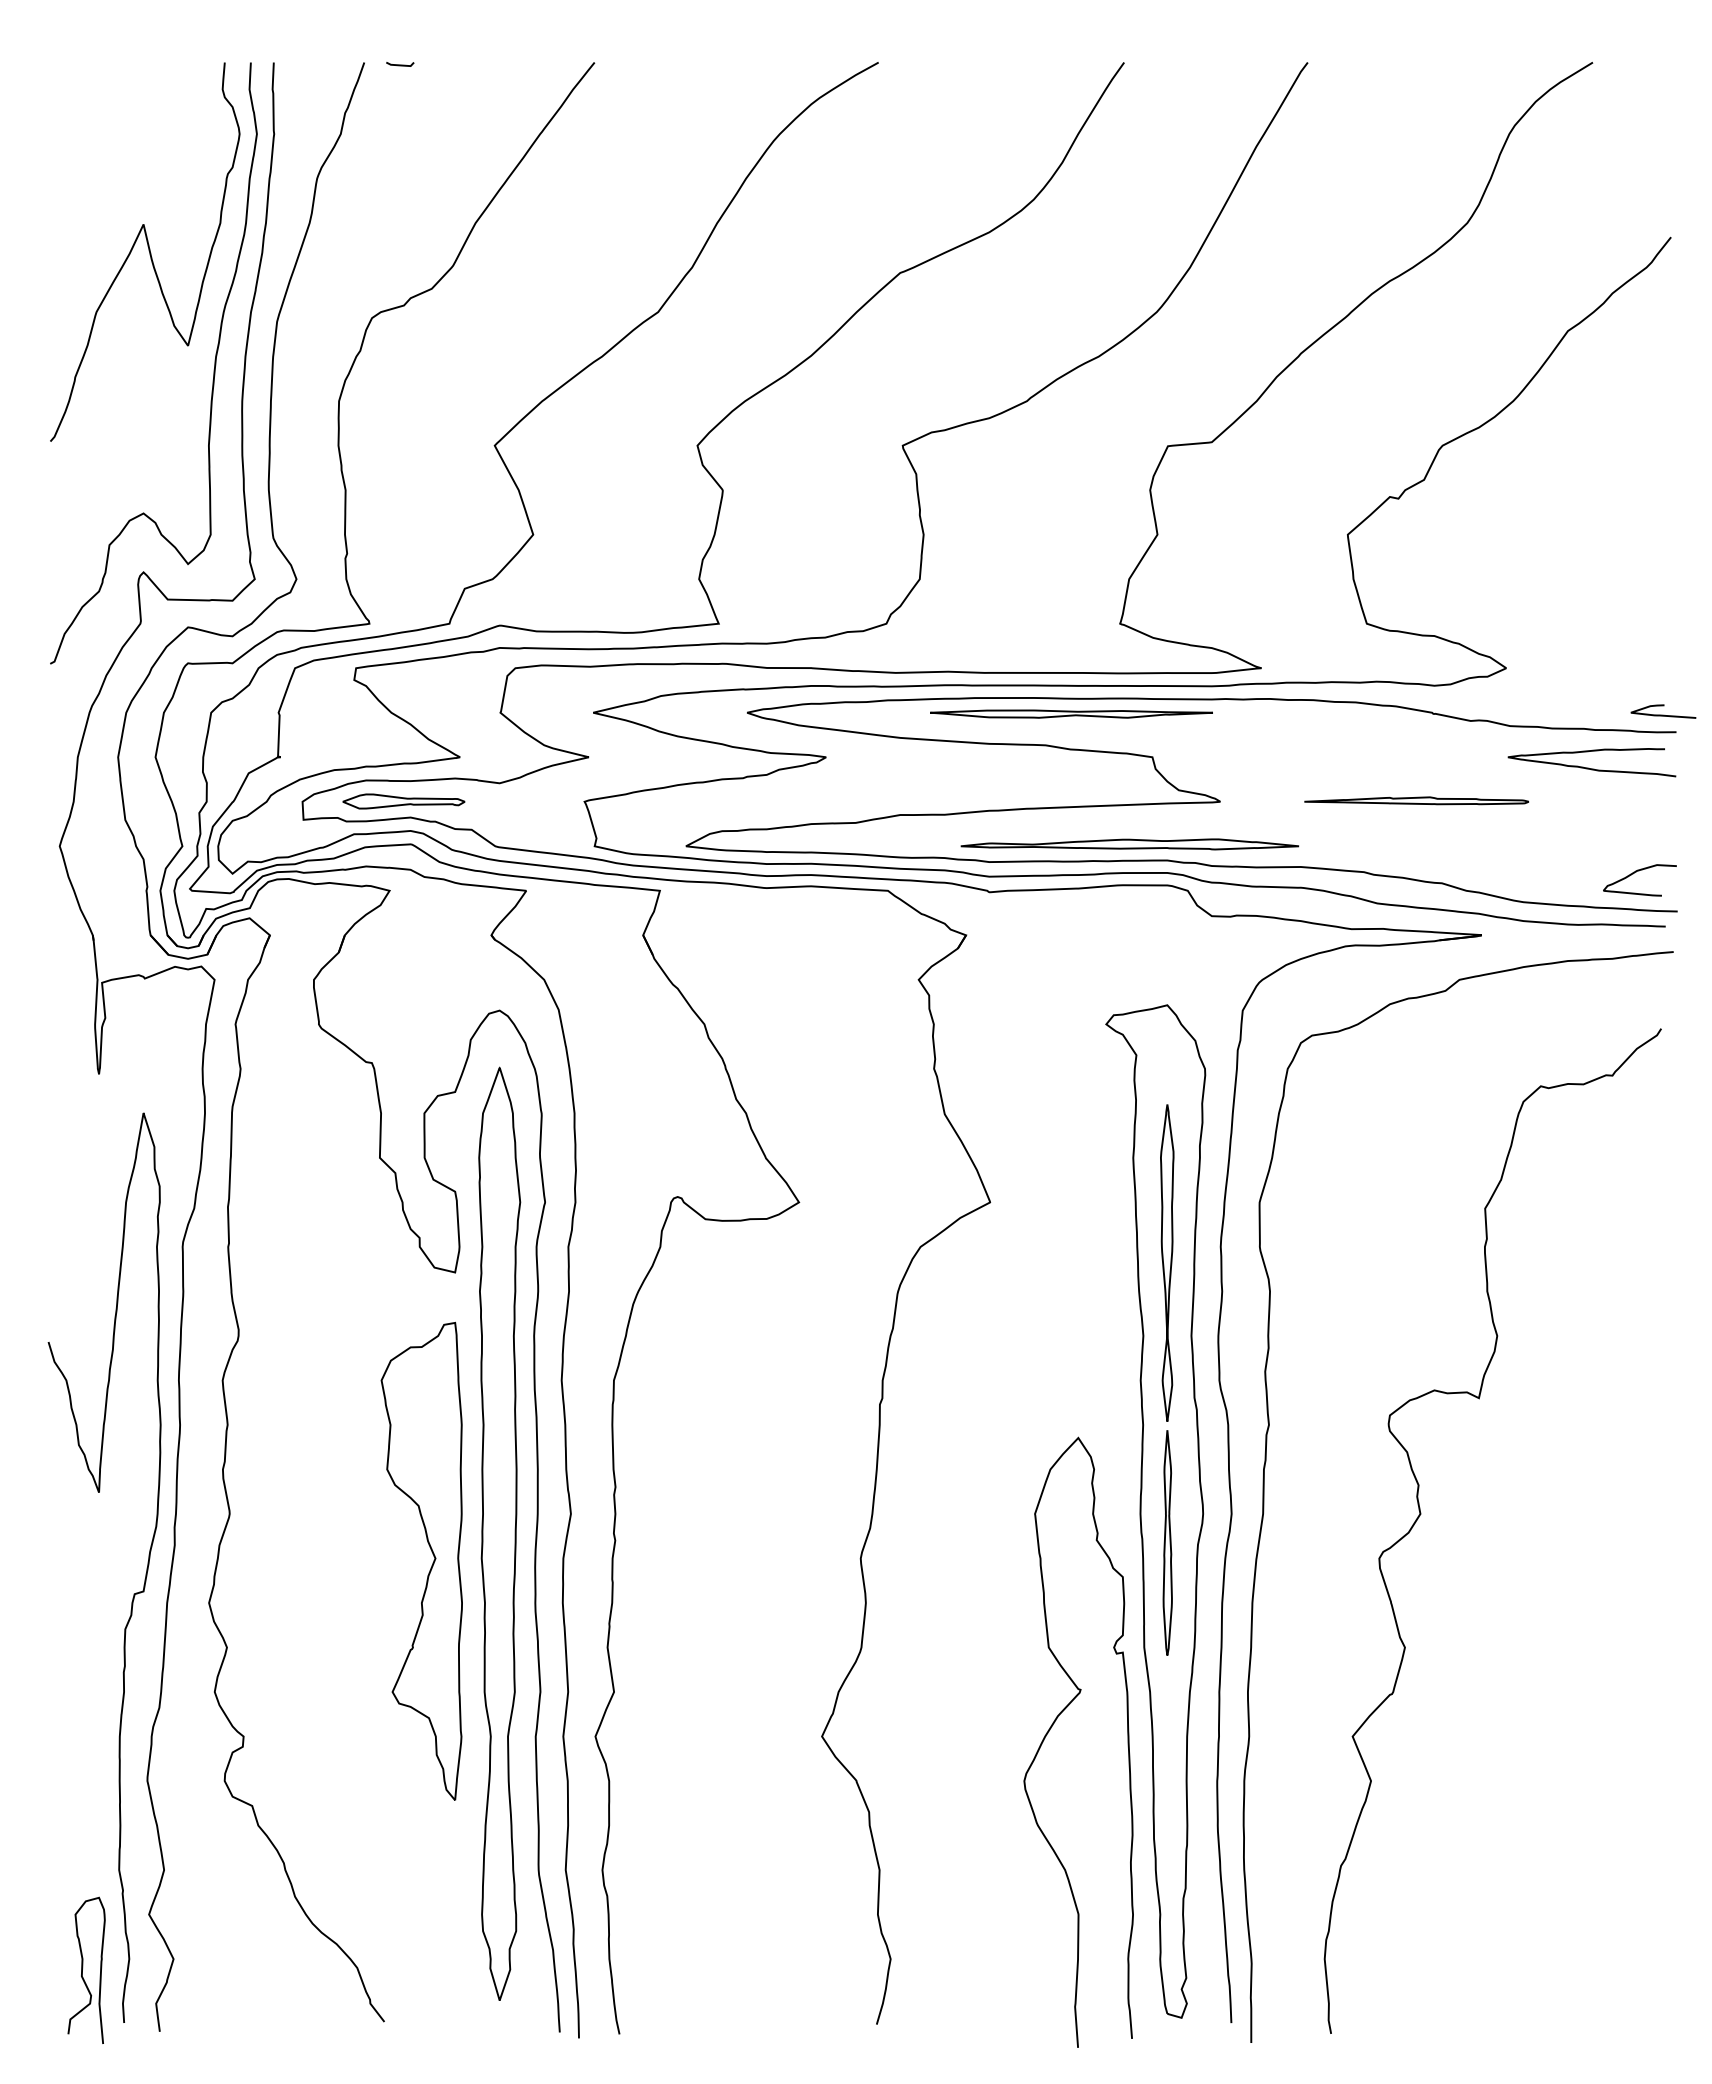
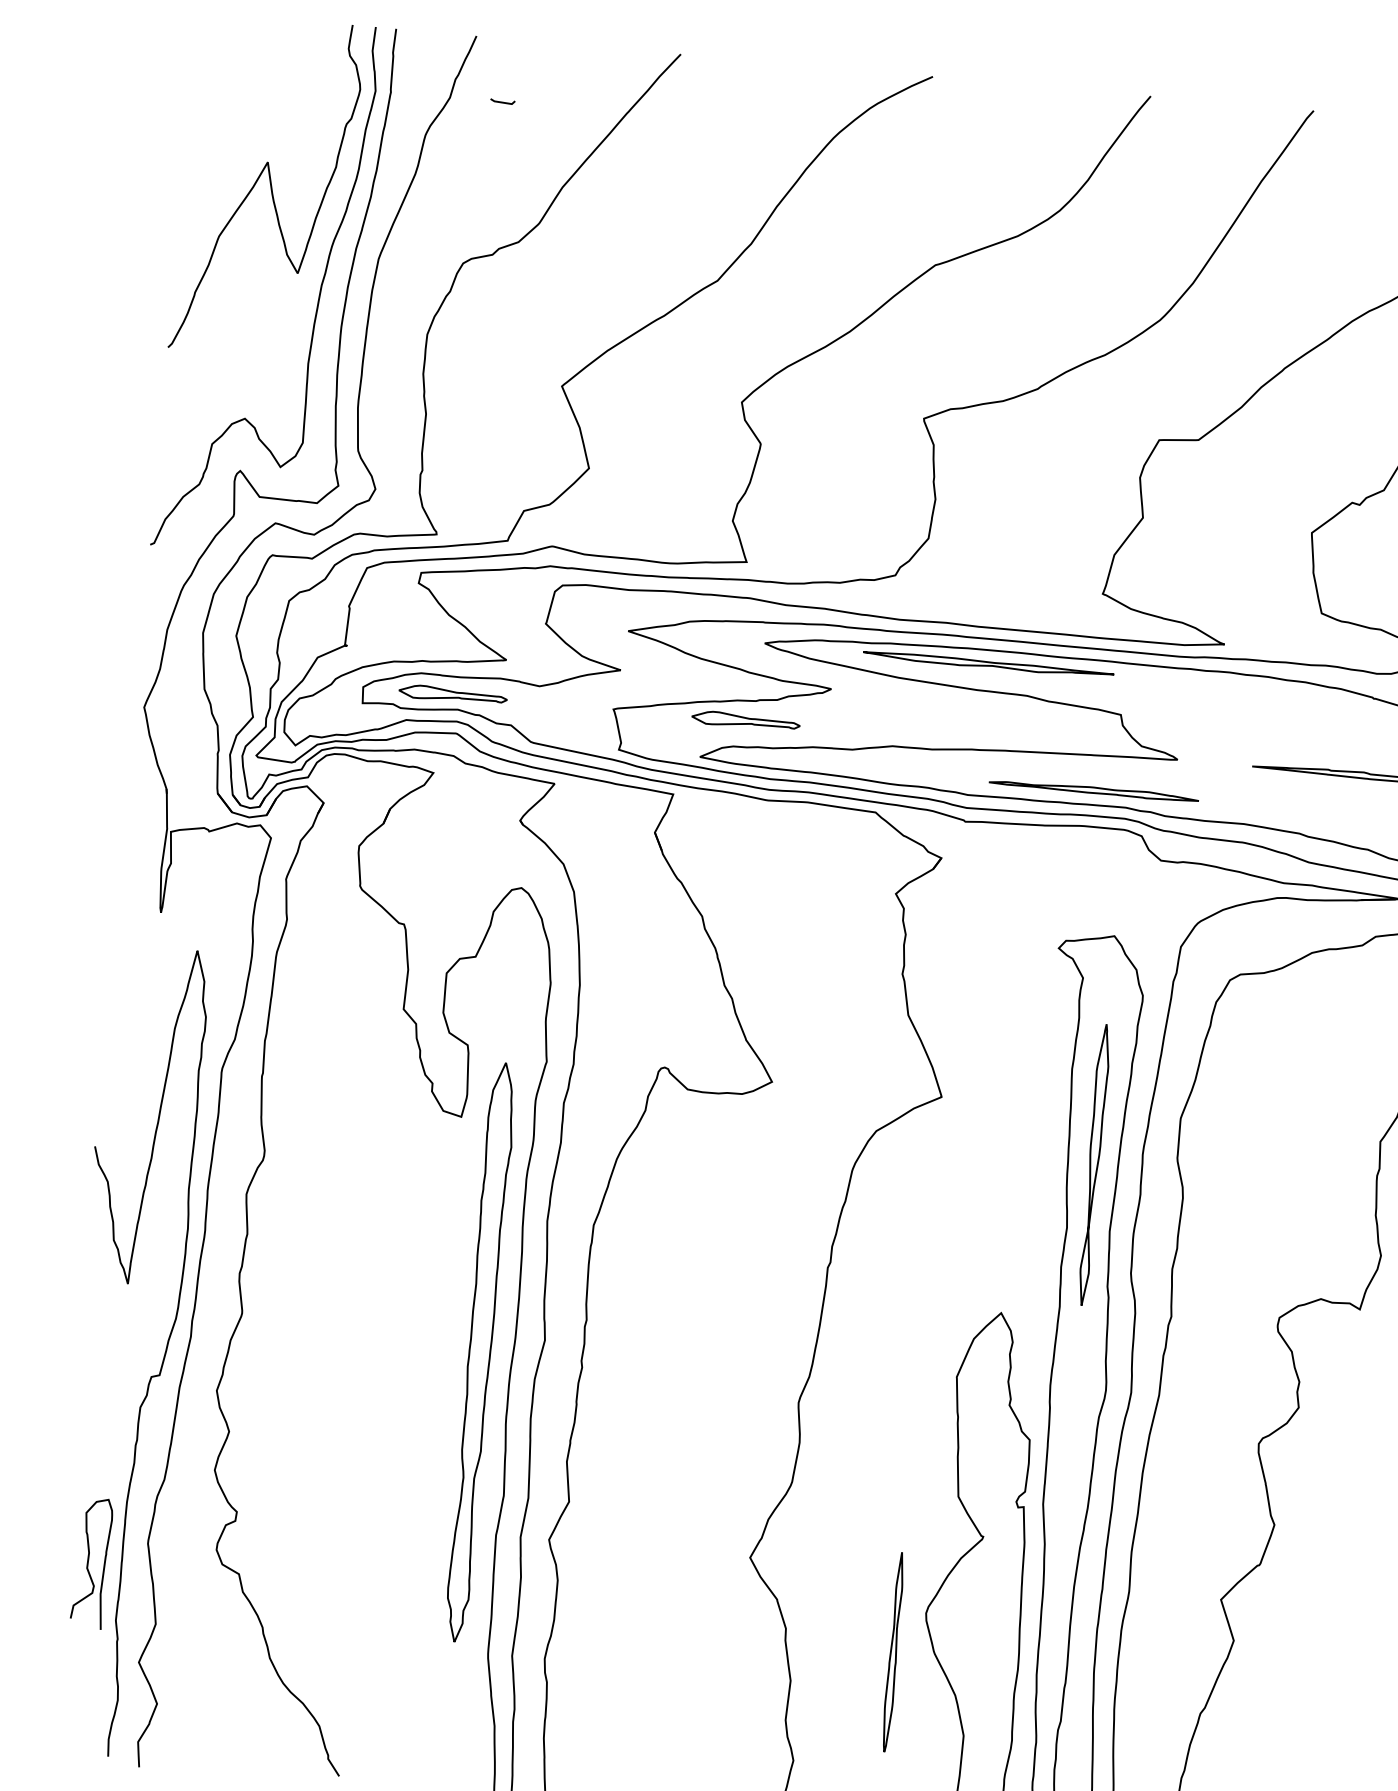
line: (400, 64) -> (503, 101), moved
part: (1071, 713) -> (988, 663), moved
part: (733, 801) -> (745, 720), added
part: (1129, 844) -> (1093, 790), size x0.7
part: (499, 1533) -> (480, 1352), size x0.7
part: (1167, 1542) -> (893, 1651), moved
part: (432, 1562) -> (418, 1372), removed
curve: (83, 1967) -> (89, 1560), moved

